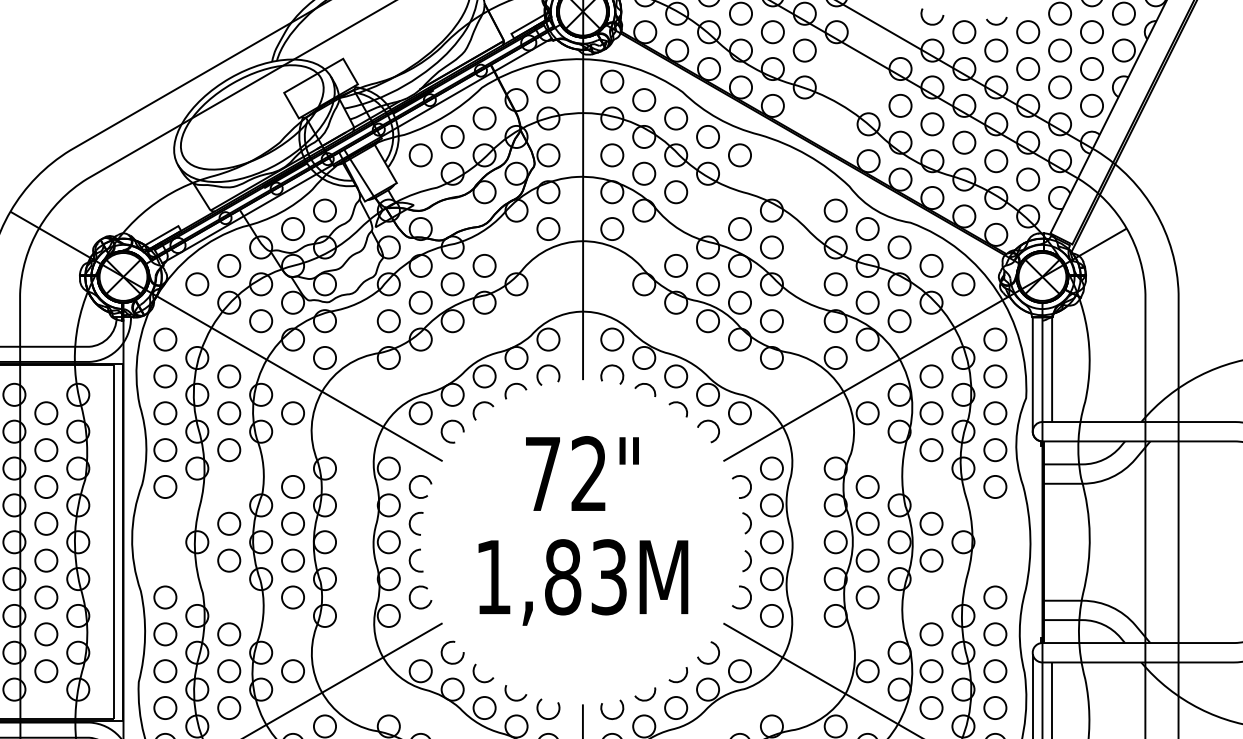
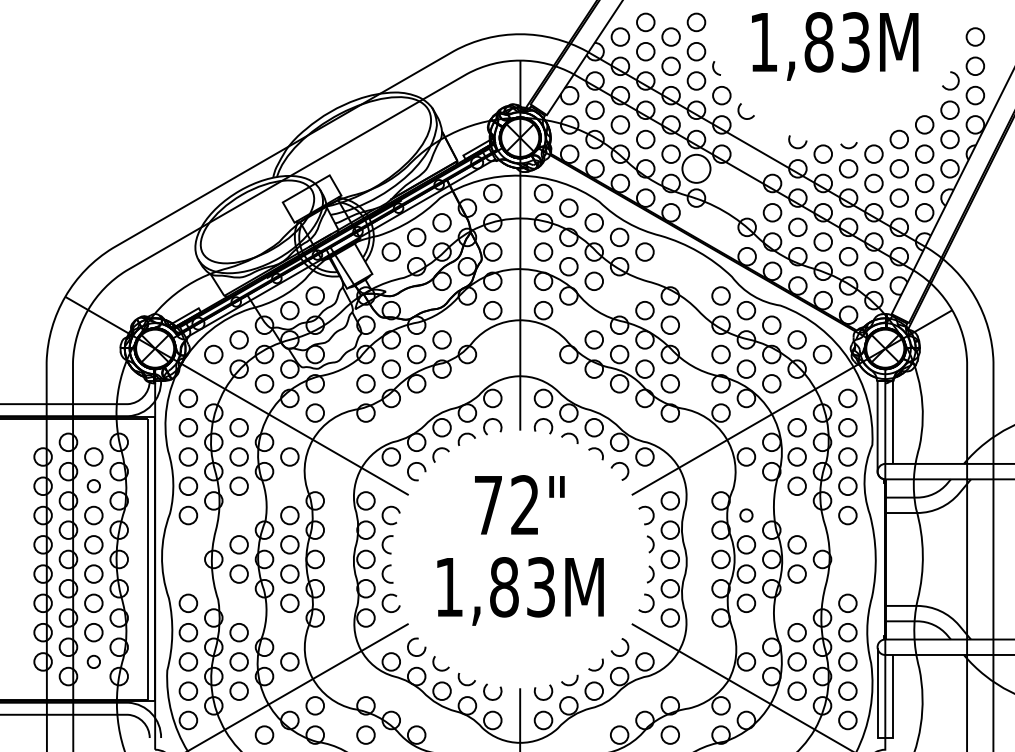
circle: (804, 50) -> (696, 168), size x1.6
circle: (45, 449) -> (93, 485), size x0.7
circle: (867, 486) -> (746, 515), size x0.7
circle: (45, 670) -> (93, 661), size x0.7

